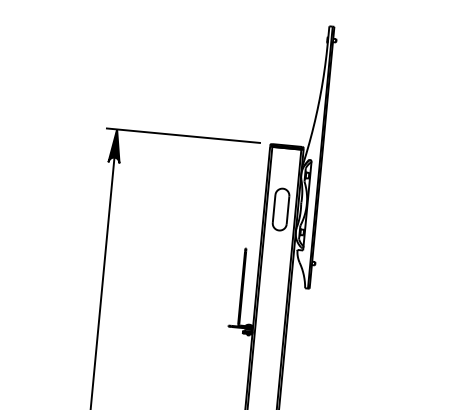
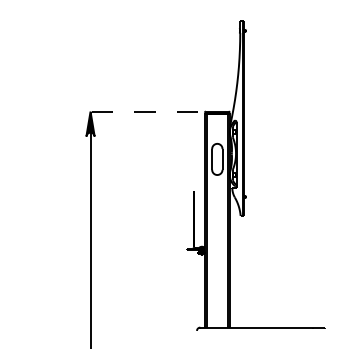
line: (184, 135) -> (140, 111), solid -> dashed

